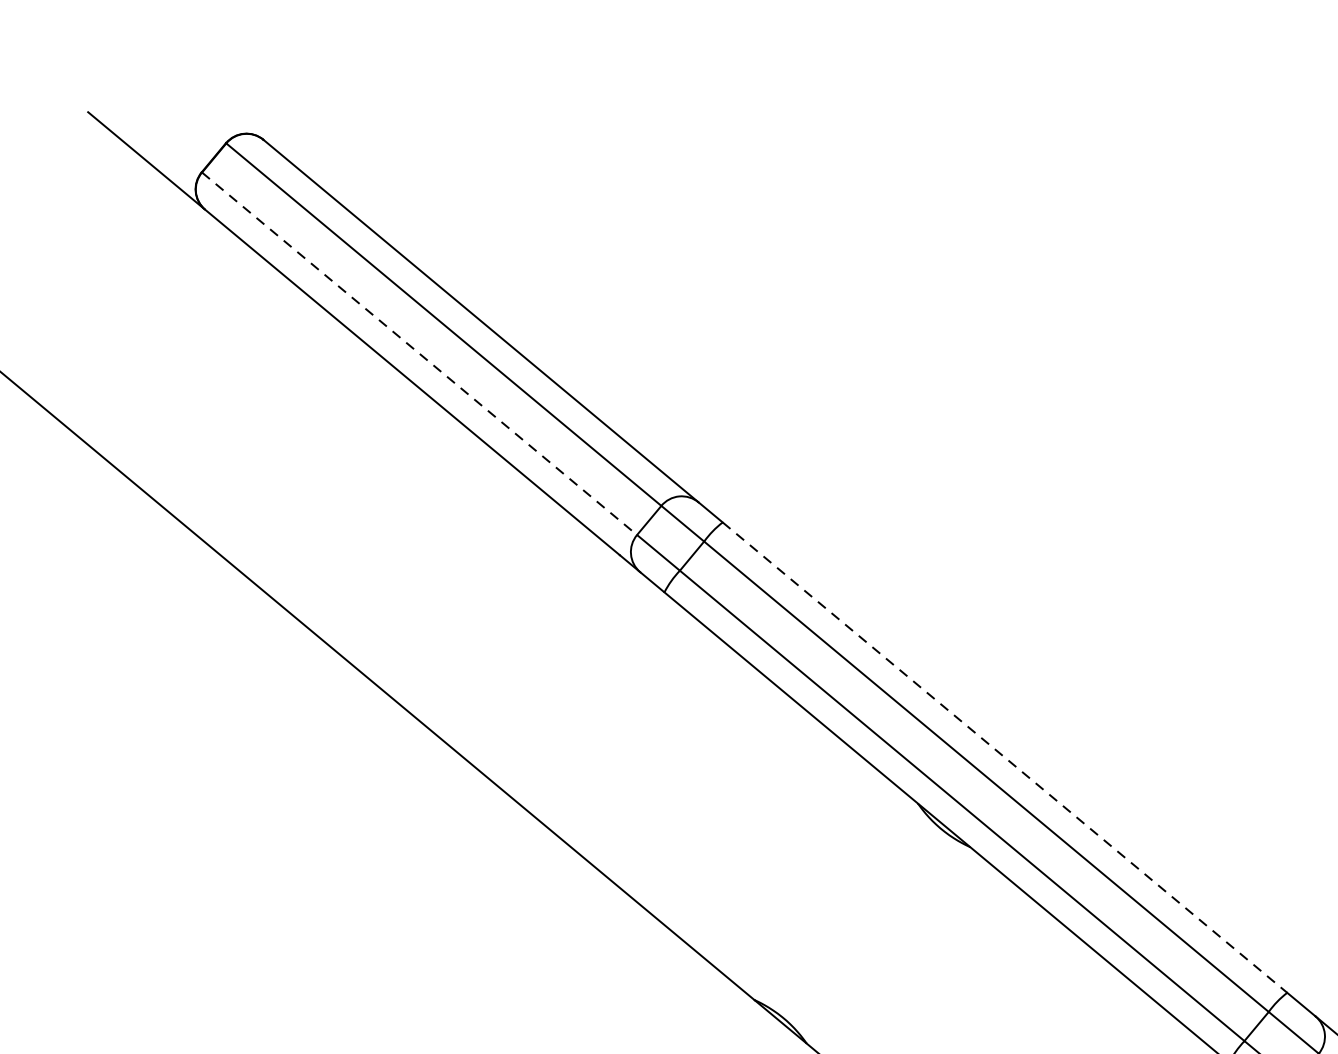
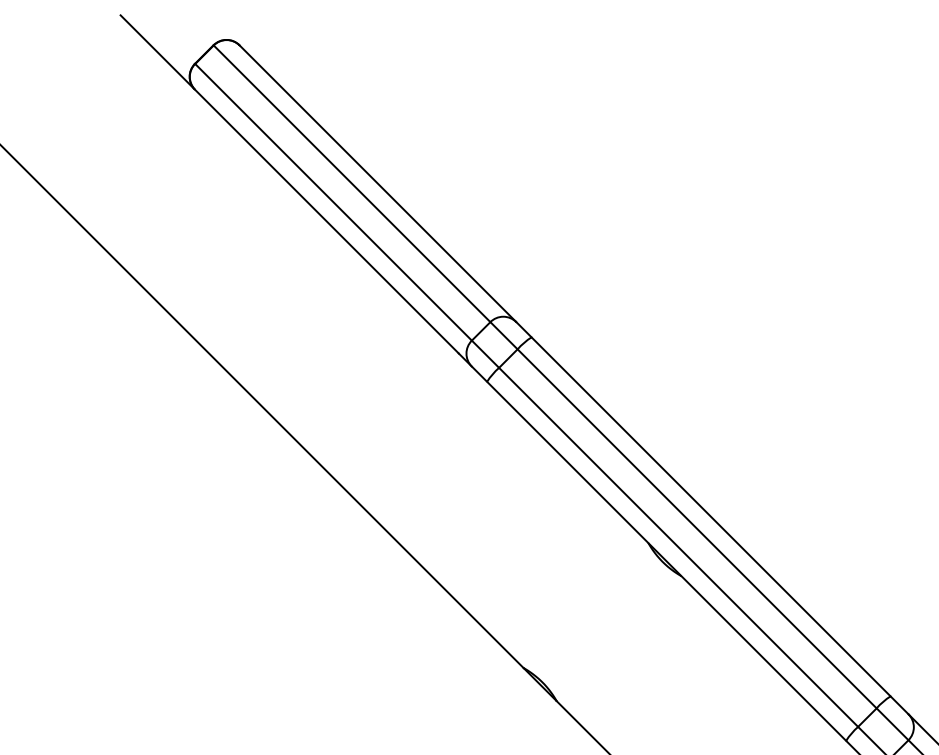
line: (419, 354) -> (333, 202), dashed -> solid
line: (1005, 757) -> (711, 516), dashed -> solid

